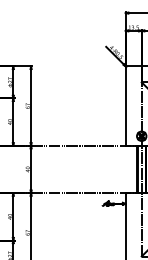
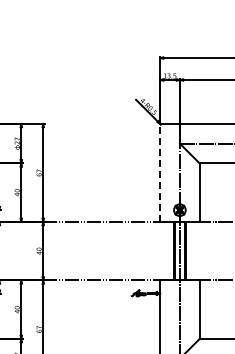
line: (126, 106) -> (160, 173), solid -> dashed

